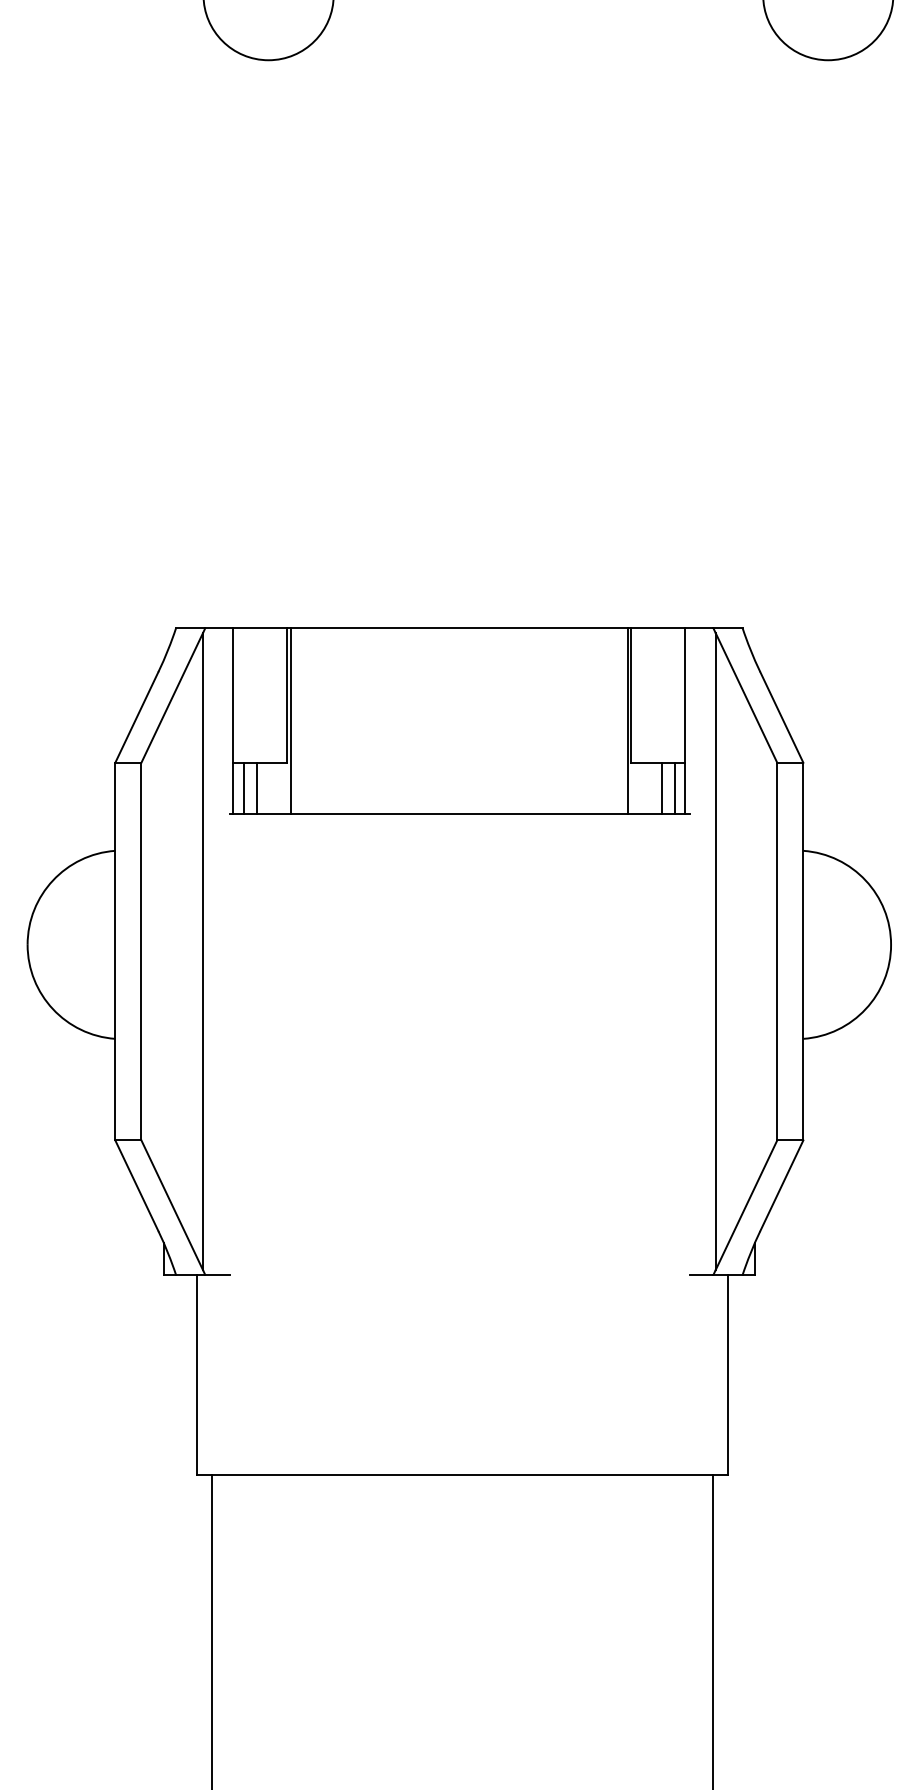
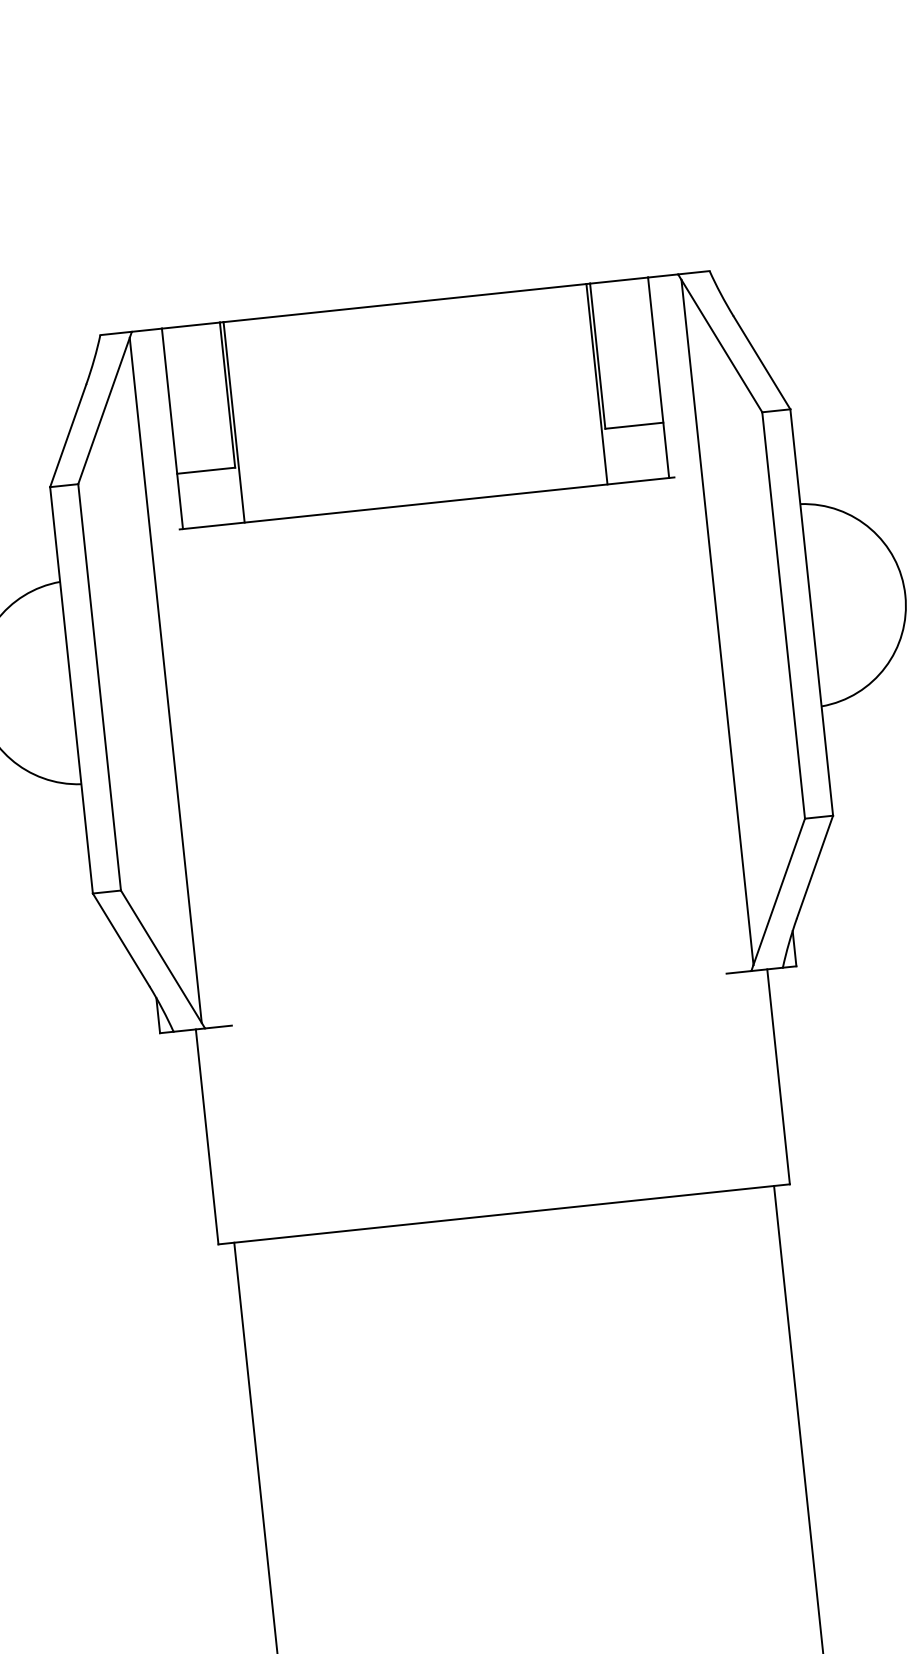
line: (244, 788) -> (192, 500), removed
line: (257, 788) -> (206, 498), removed
line: (661, 788) -> (640, 453), removed
line: (674, 788) -> (654, 451), removed

